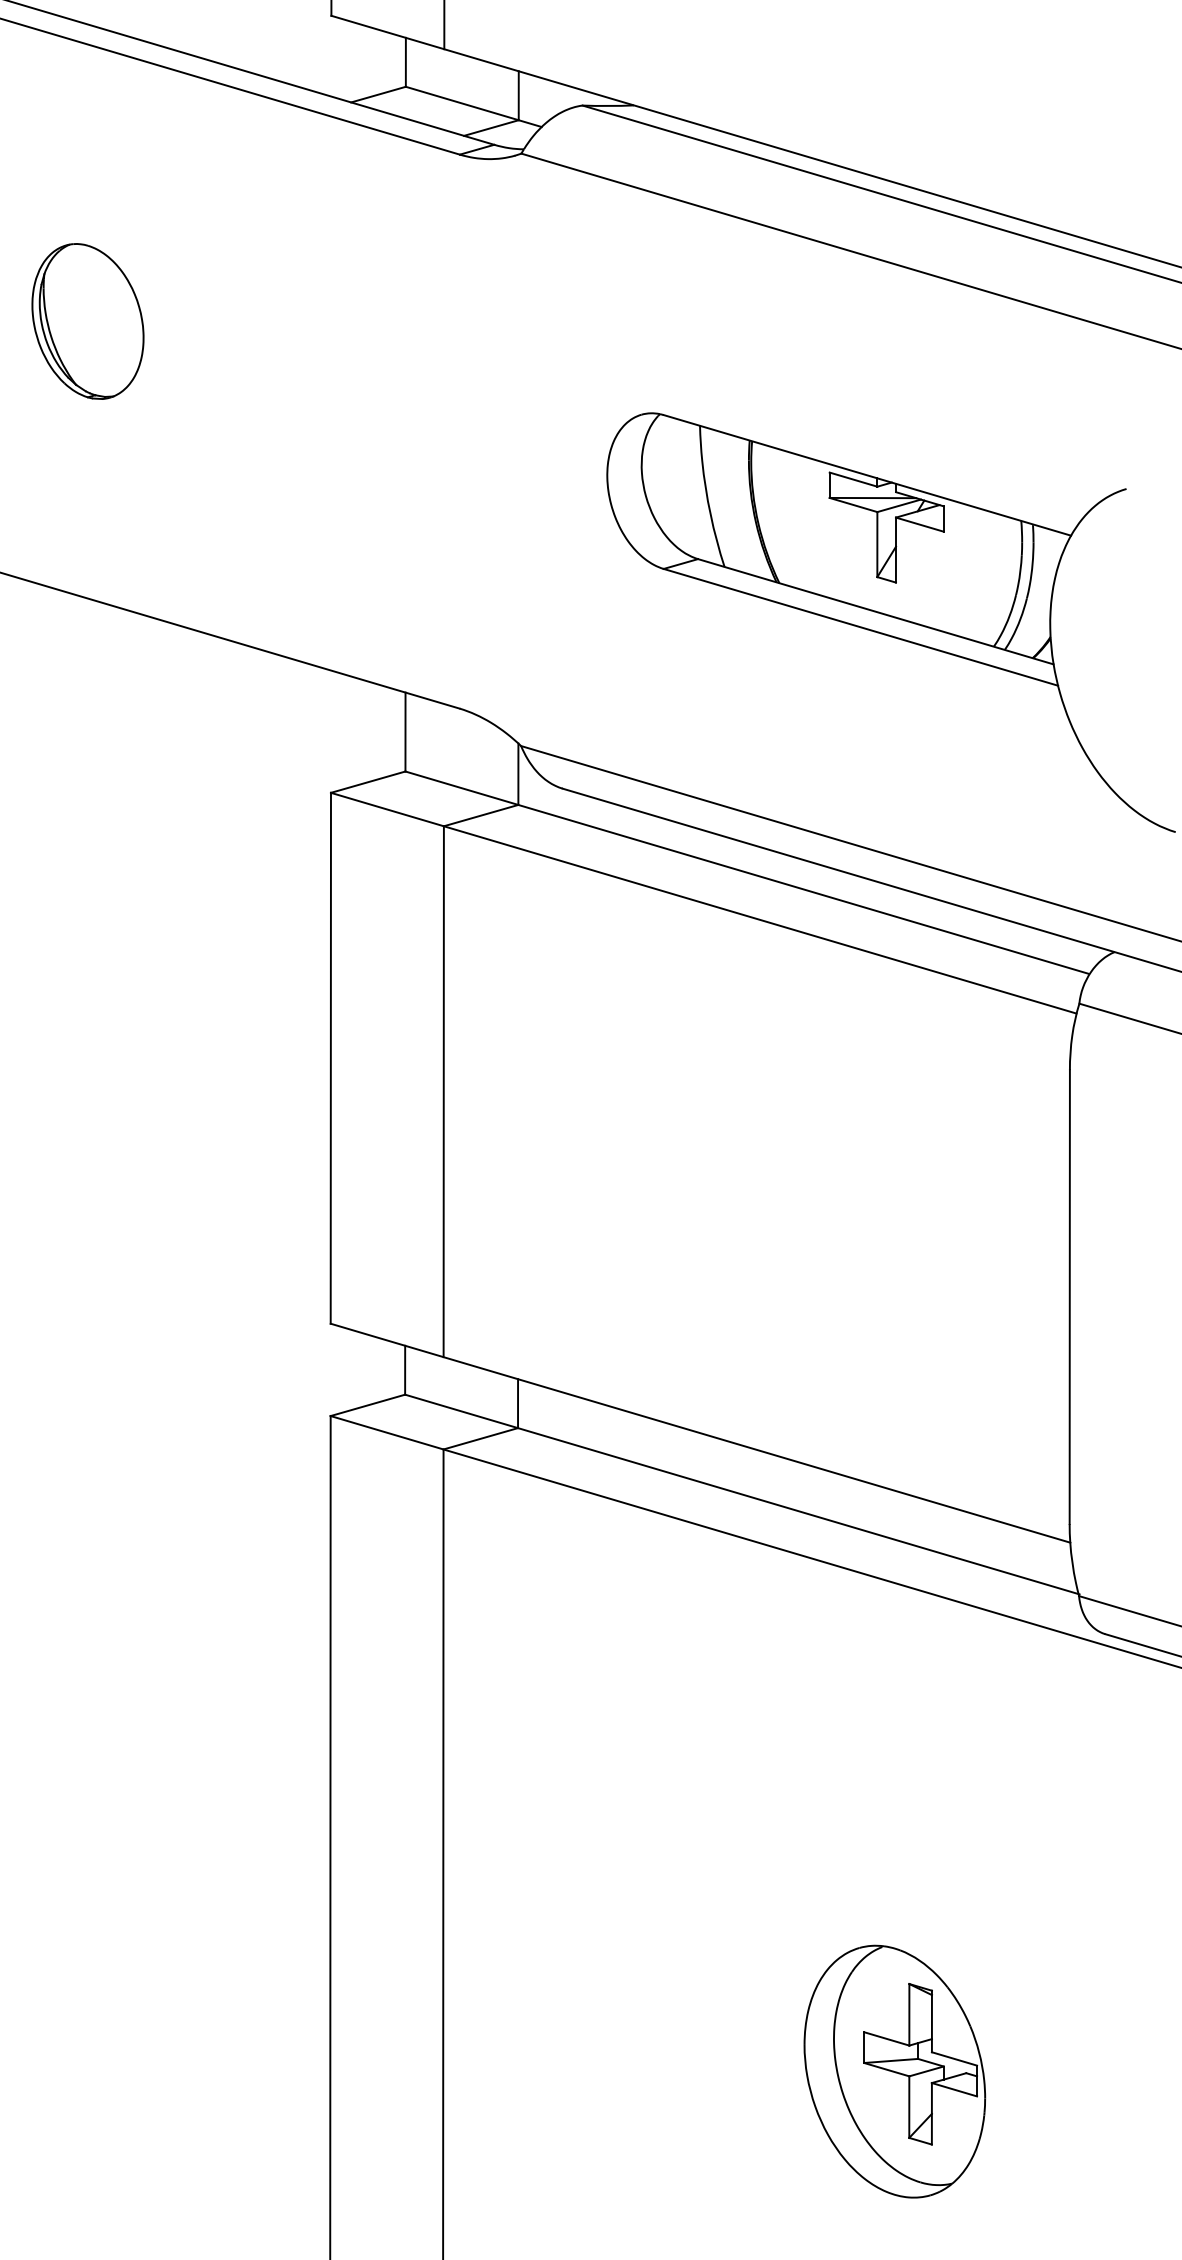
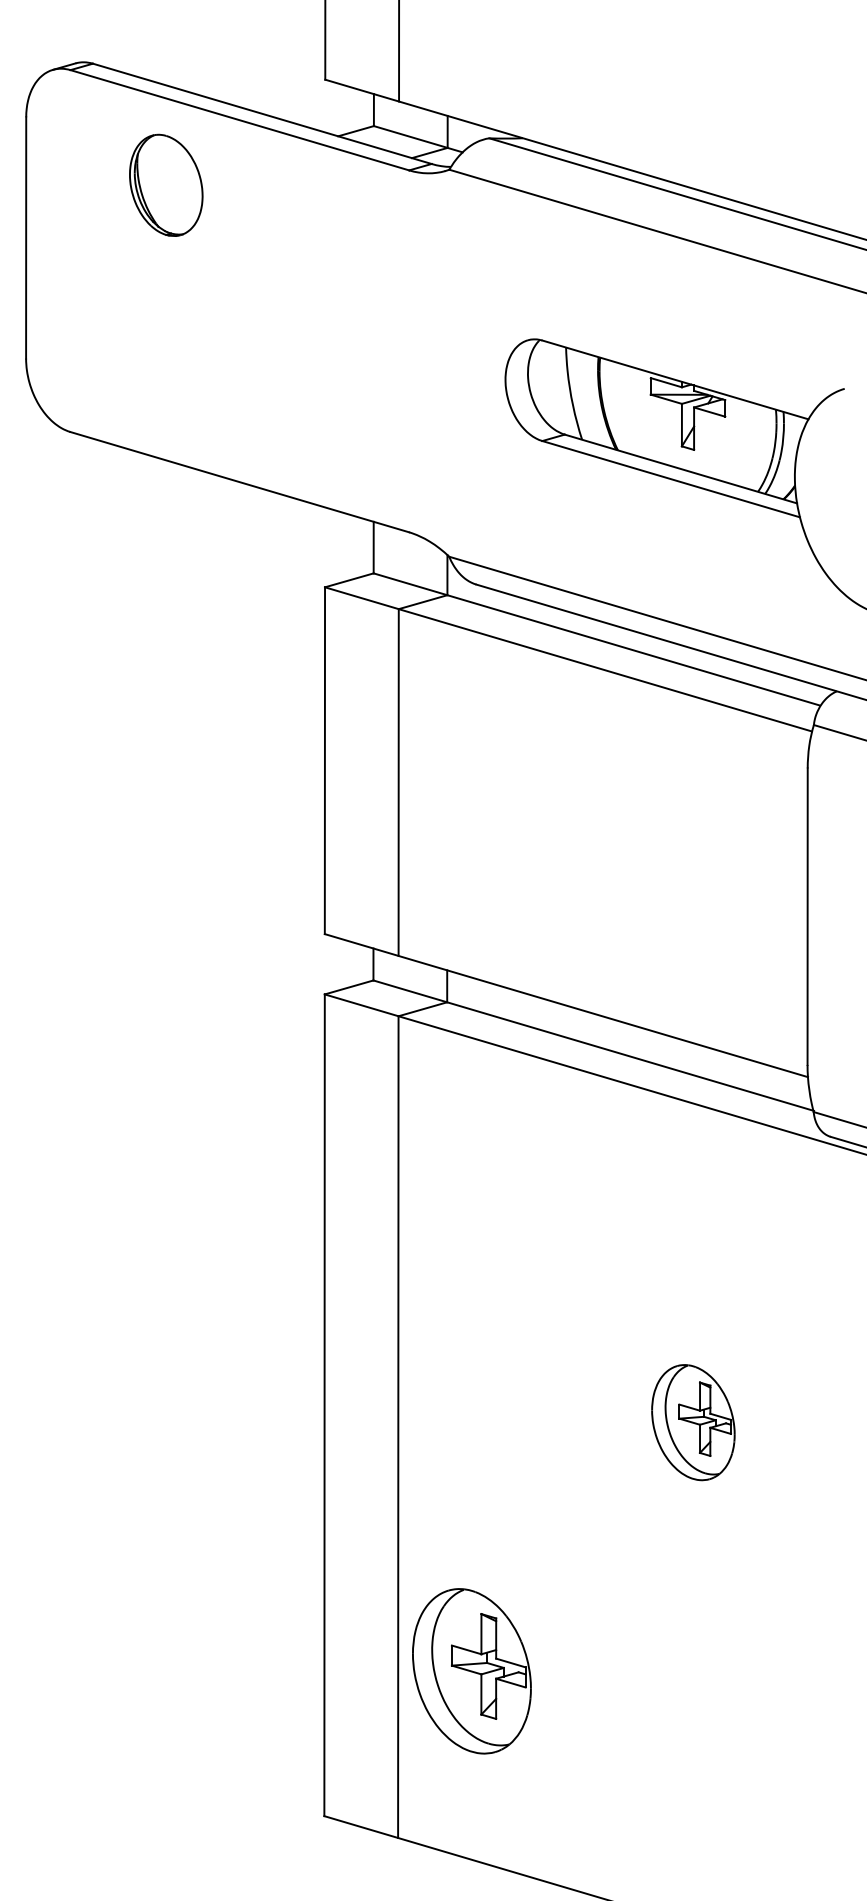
part: (88, 320) -> (166, 184), moved
part: (895, 2071) -> (693, 1422), size x0.7

